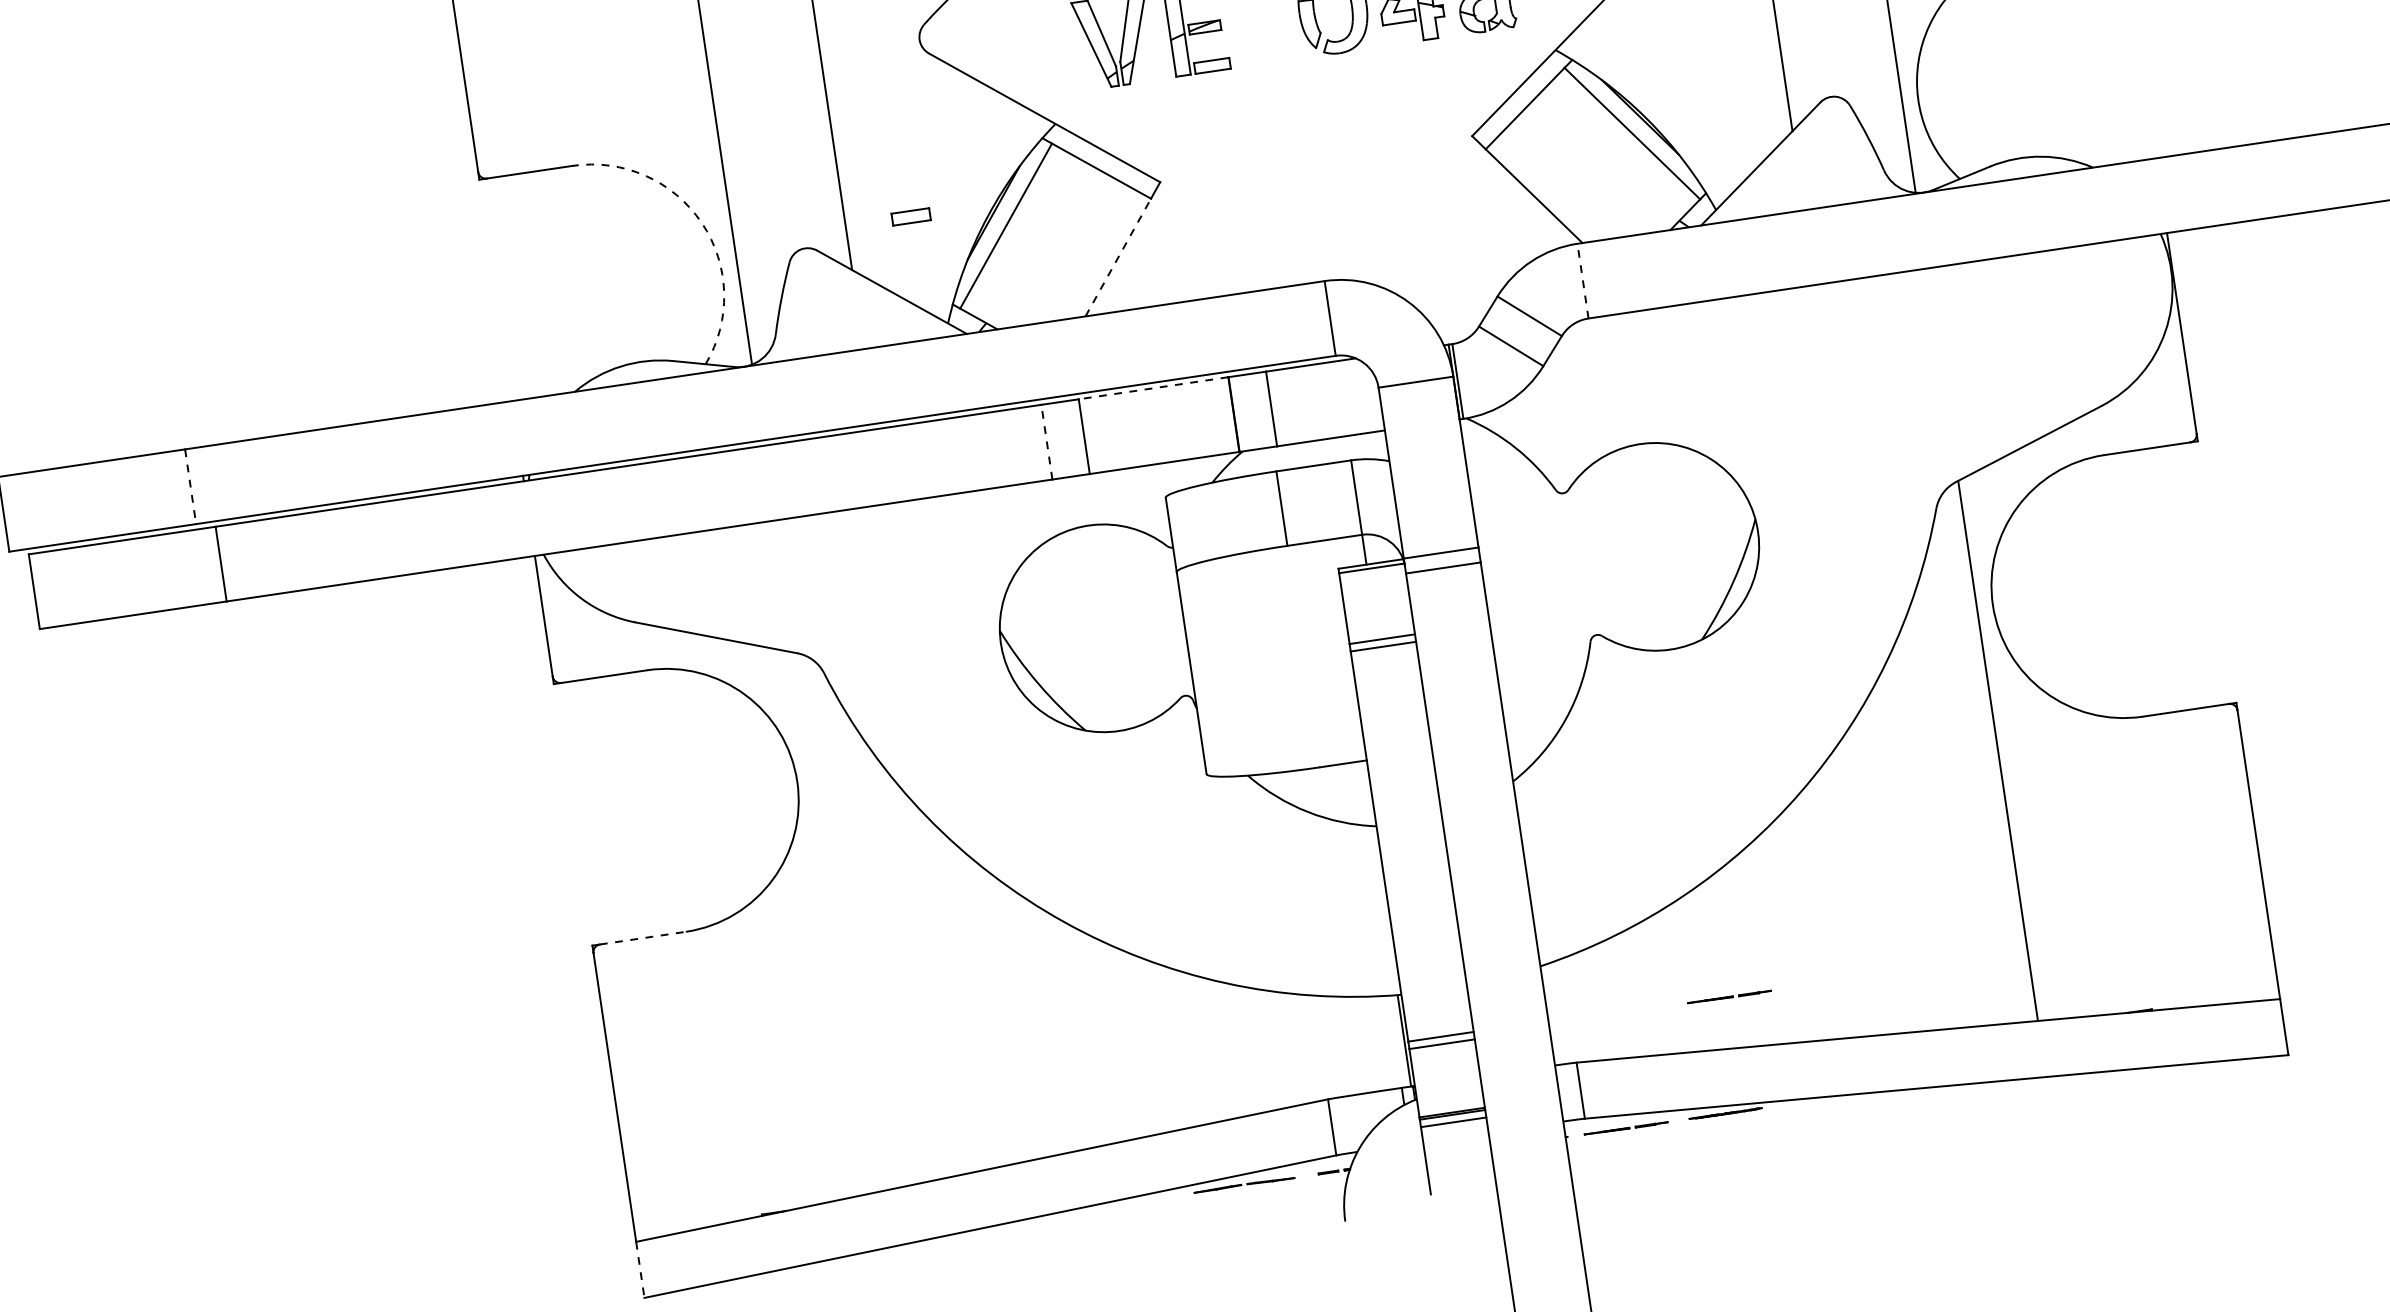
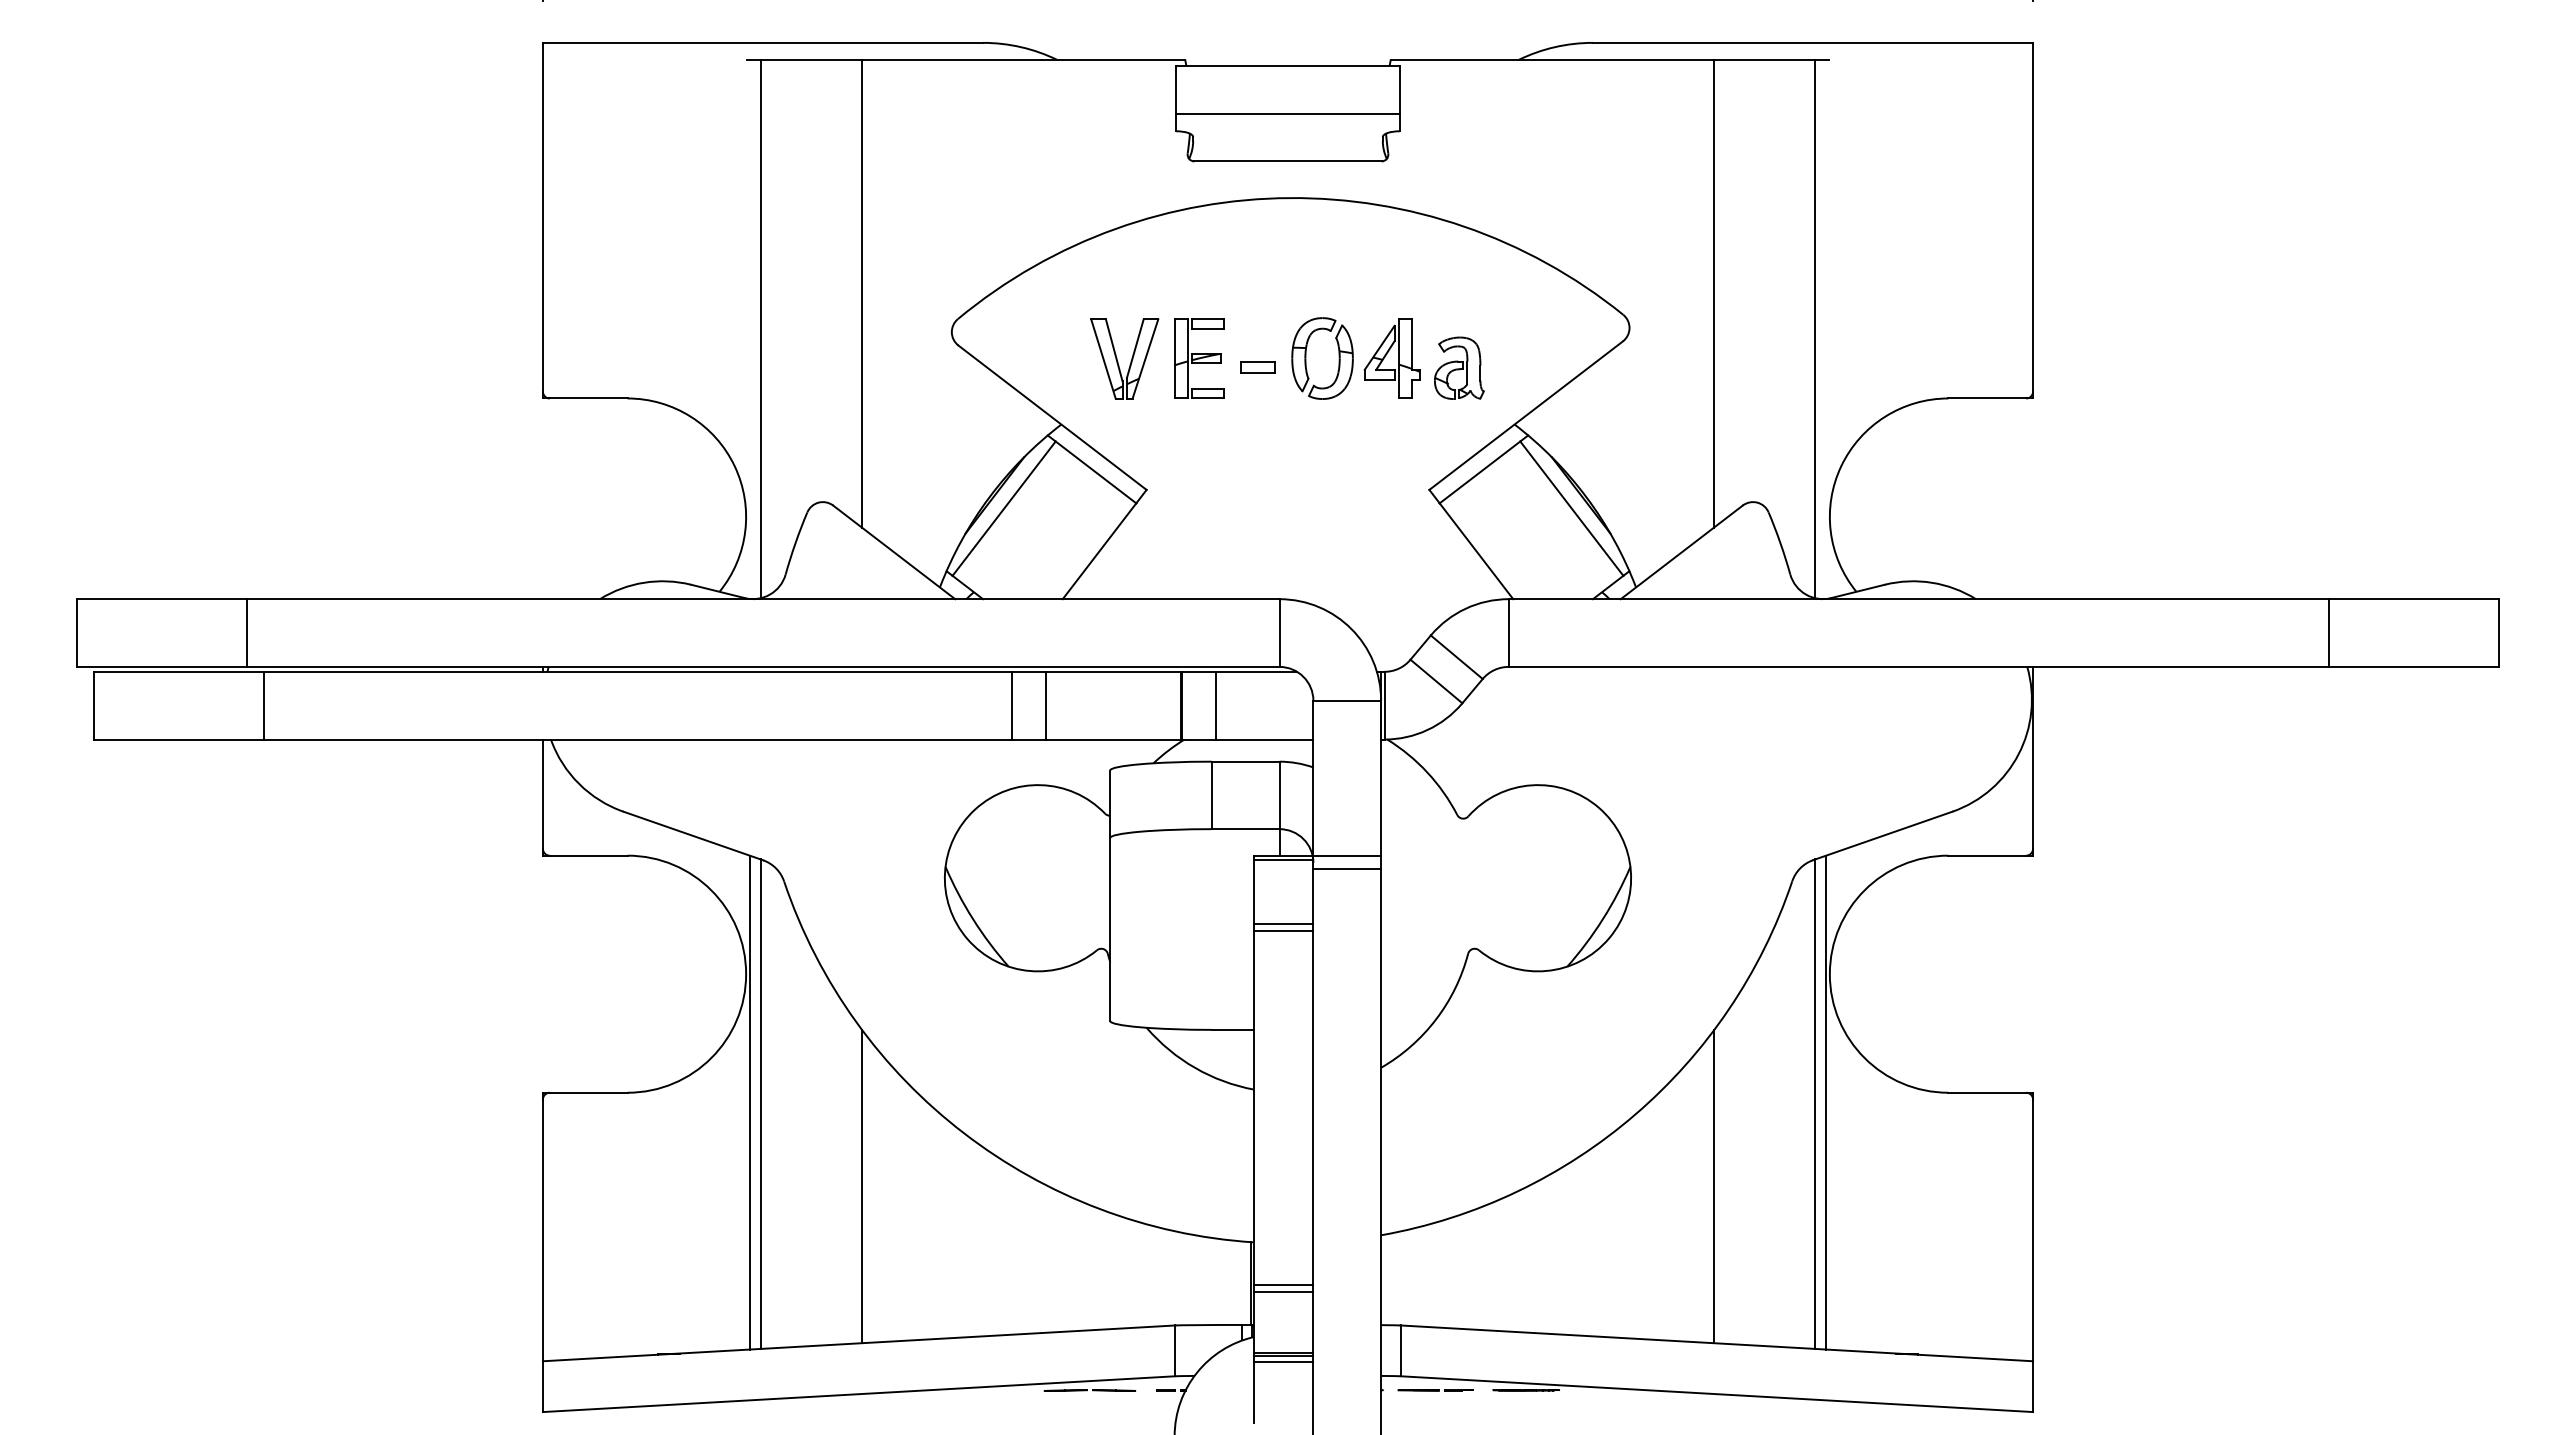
part: (910, 217) -> (1257, 367), moved
arc: (701, 223) -> (734, 466), dashed -> solid
line: (1118, 256) -> (1099, 550), dashed -> solid
line: (1582, 281) -> (1508, 633), dashed -> solid
line: (1153, 387) -> (1113, 671), dashed -> solid
line: (1047, 441) -> (1012, 705), dashed -> solid
line: (190, 487) -> (246, 633), dashed -> solid
line: (2009, 747) -> (1825, 1102), added
line: (1900, 858) -> (1714, 1186), added
line: (823, 922) -> (750, 1102), added
line: (834, 922) -> (760, 1103), added
line: (642, 937) -> (588, 1092), dashed -> solid
line: (959, 997) -> (861, 1186), added
line: (1729, 997) -> (1544, 1287), removed
line: (639, 1270) -> (542, 1387), dashed -> solid

